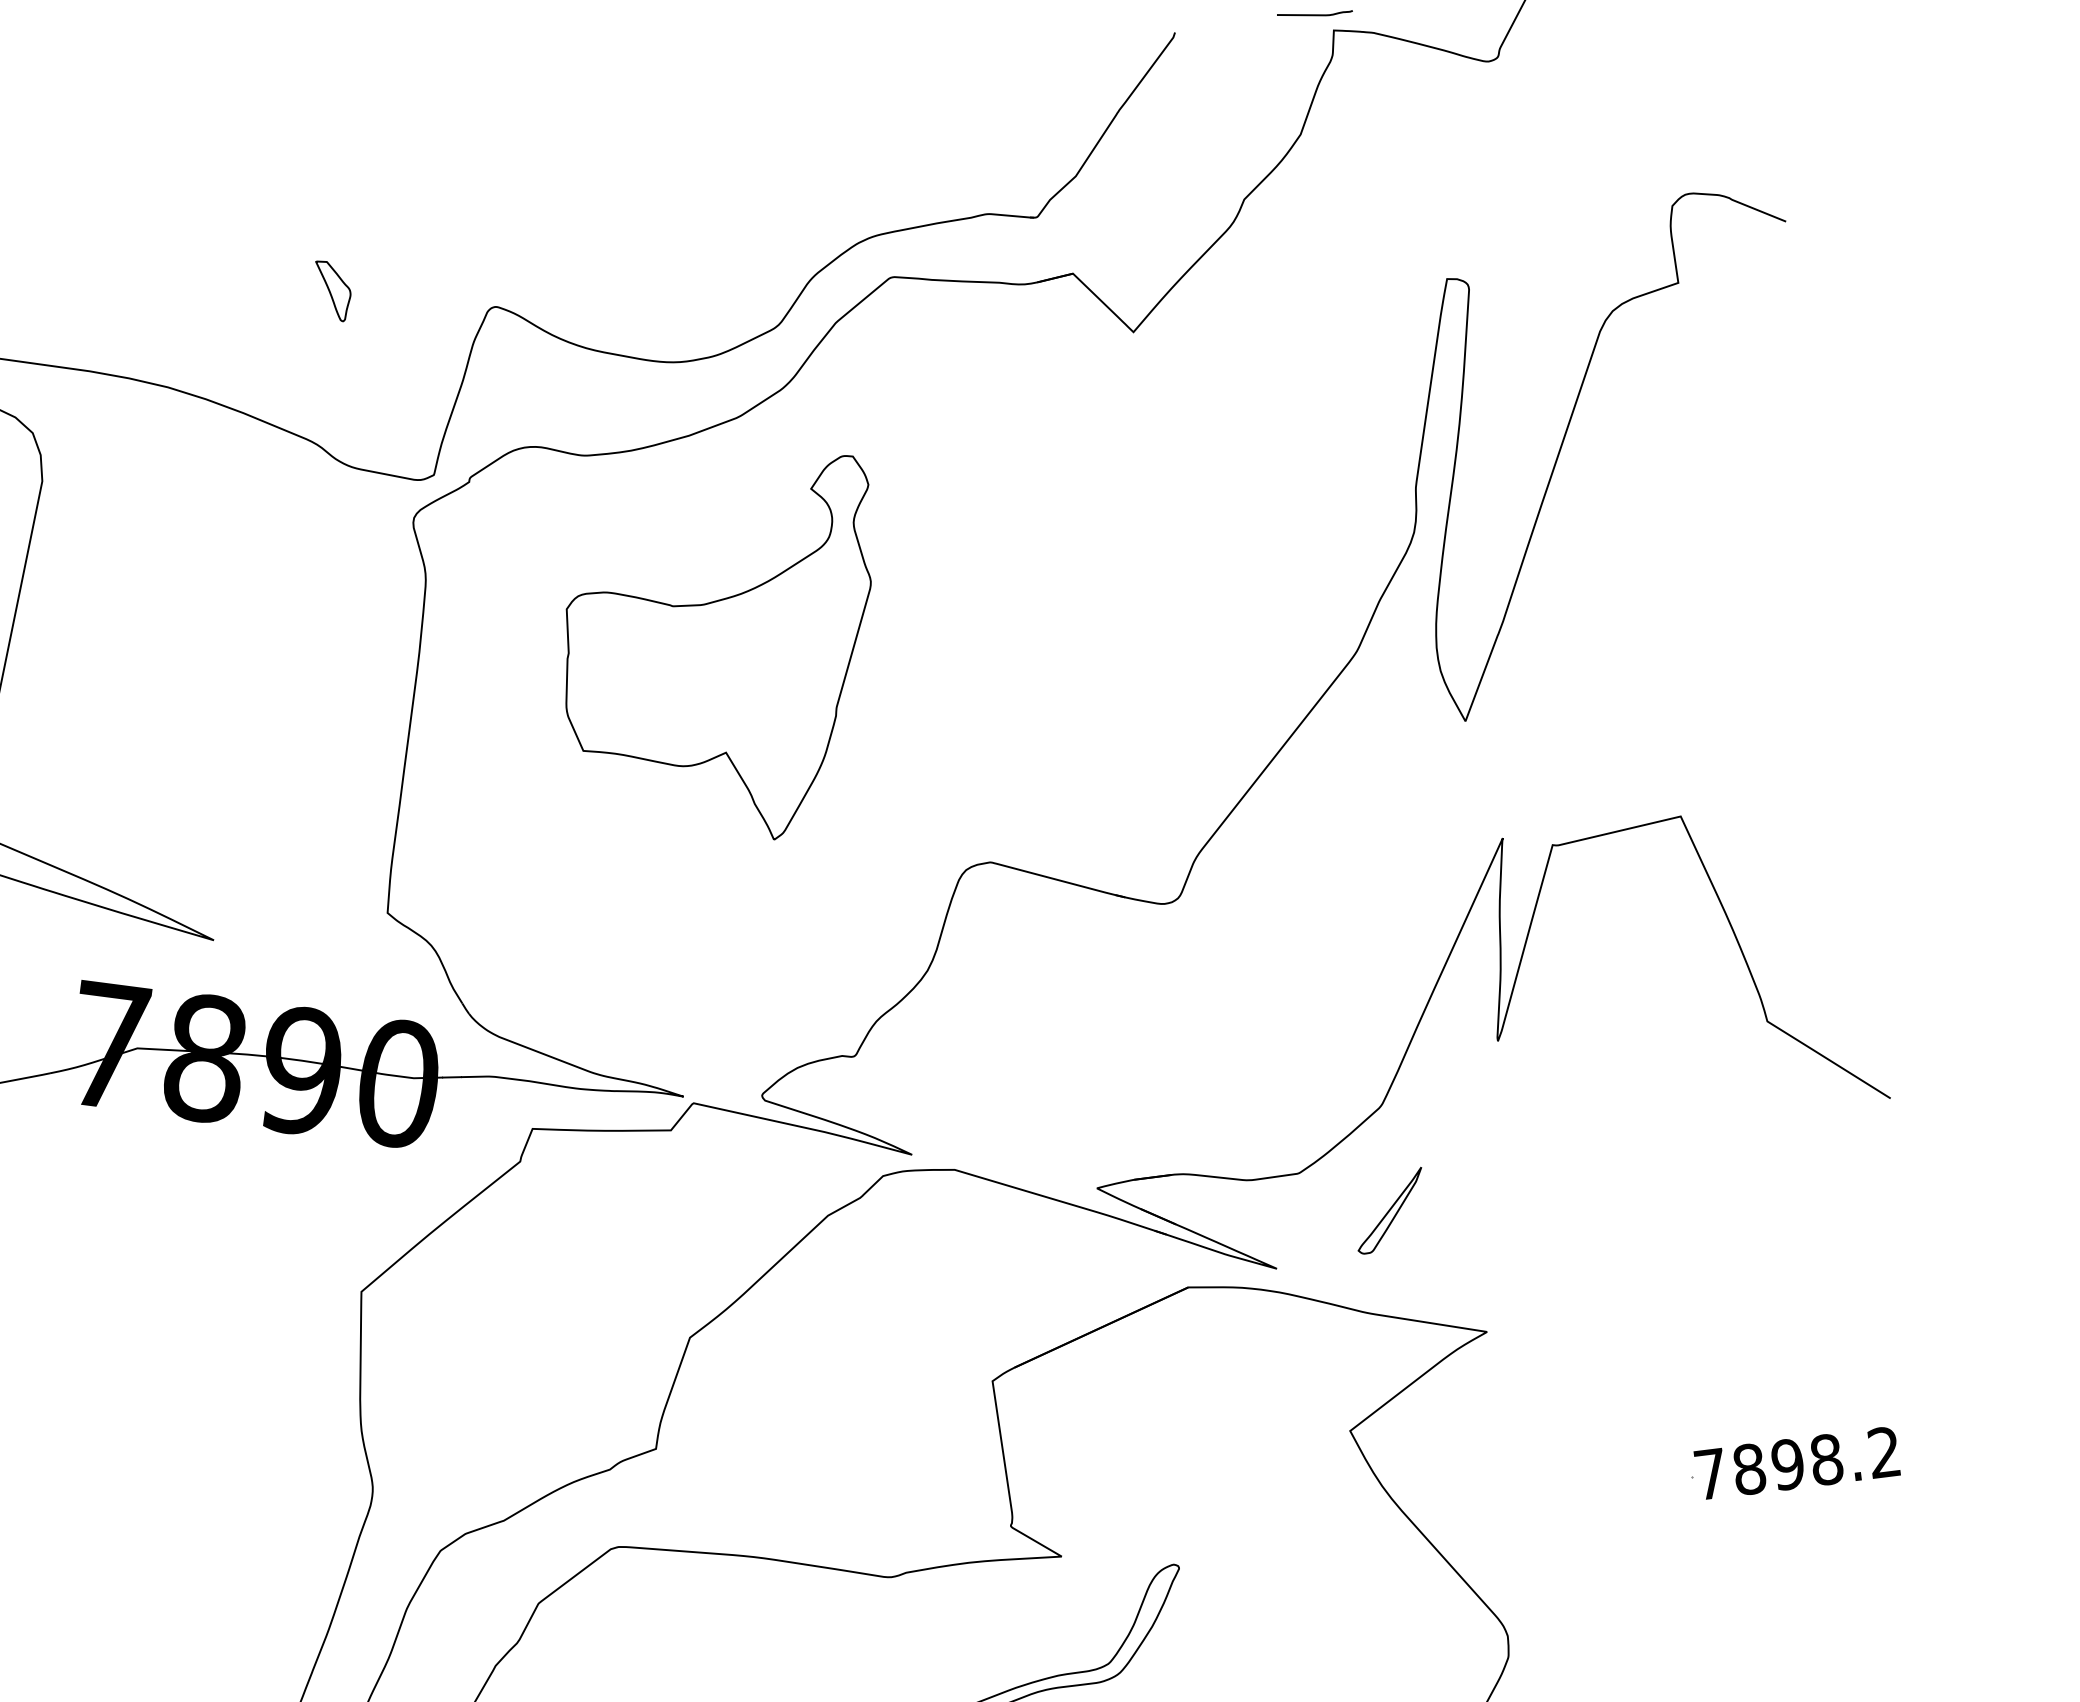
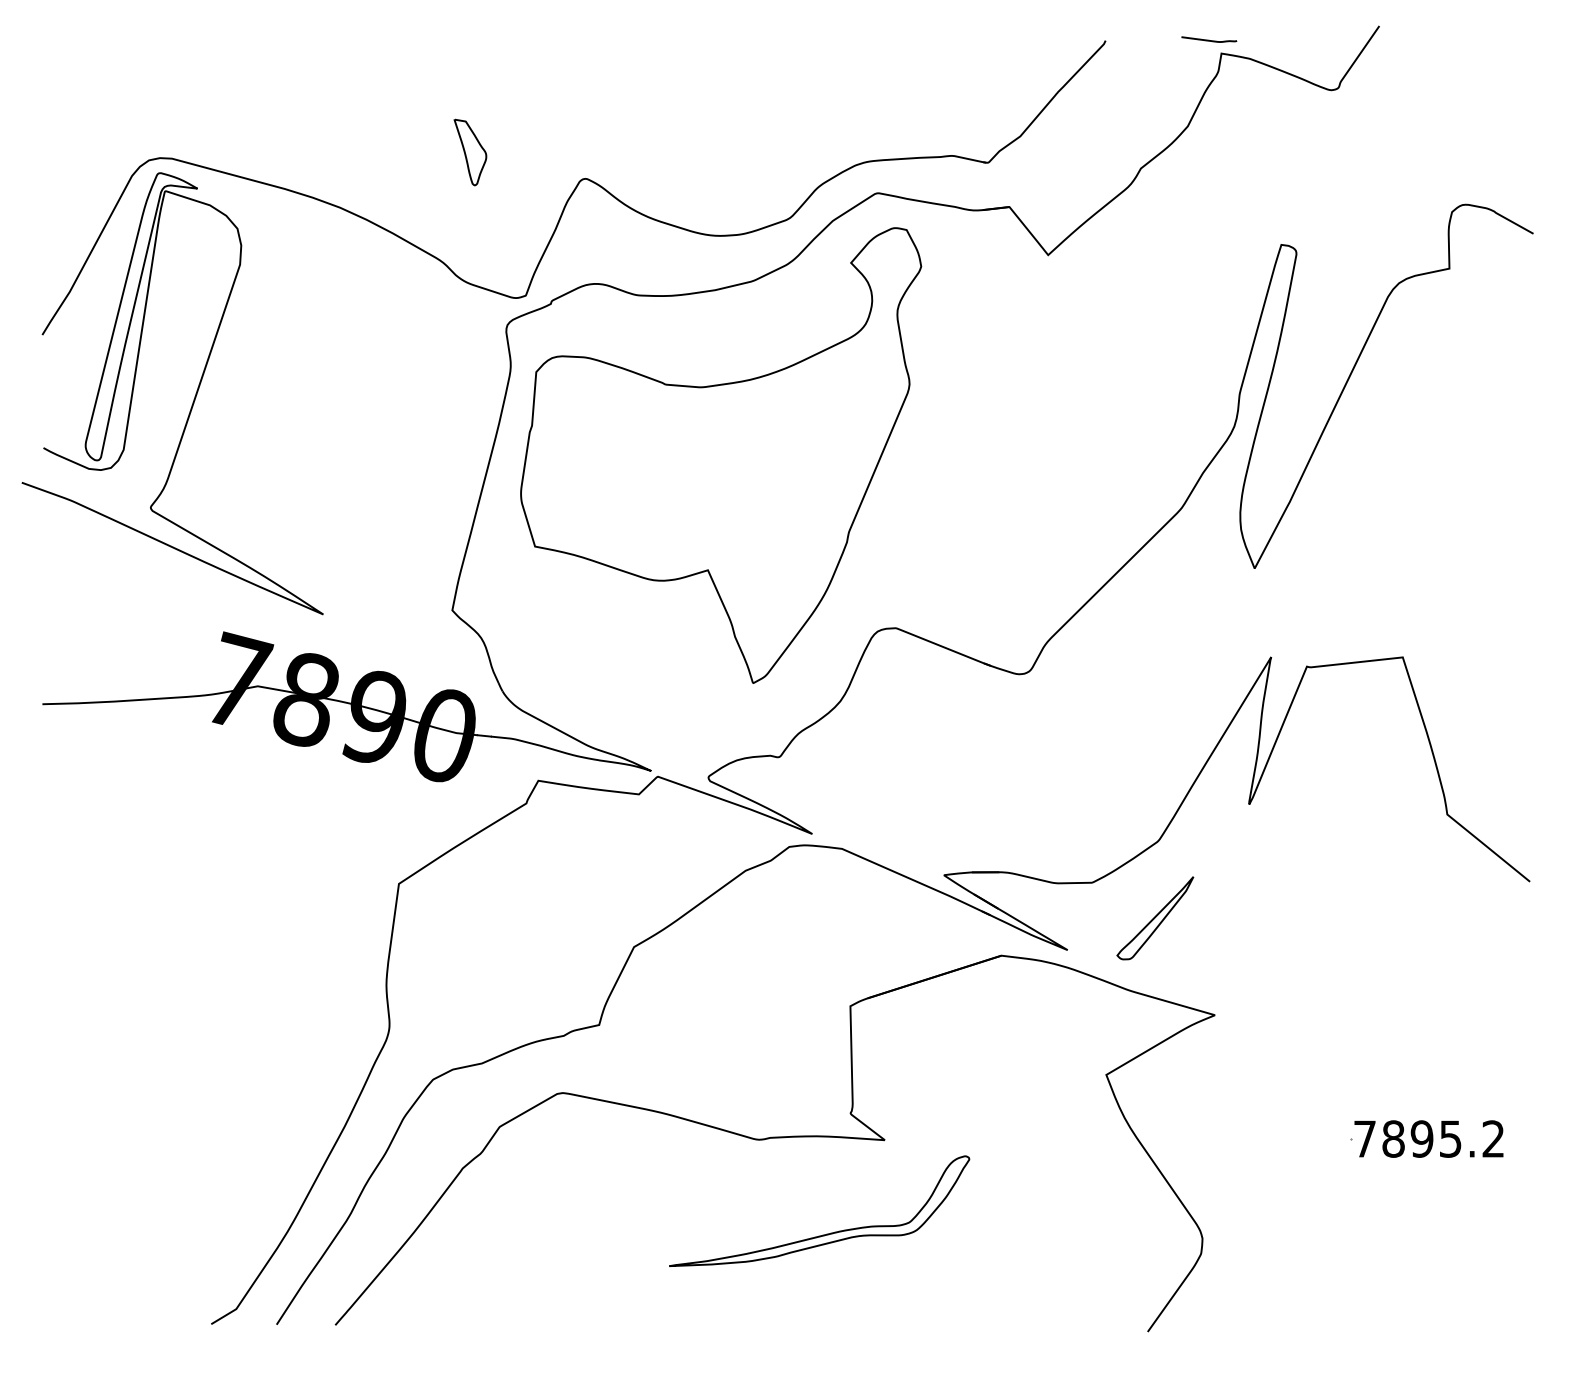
part: (335, 290) -> (470, 152), size x1.43
part: (725, 658) -> (721, 455), size x1.67
part: (1390, 1211) -> (1155, 918), size x1.43
text: (1826, 1458) -> (1450, 1138), 7898.2 -> 7895.2

